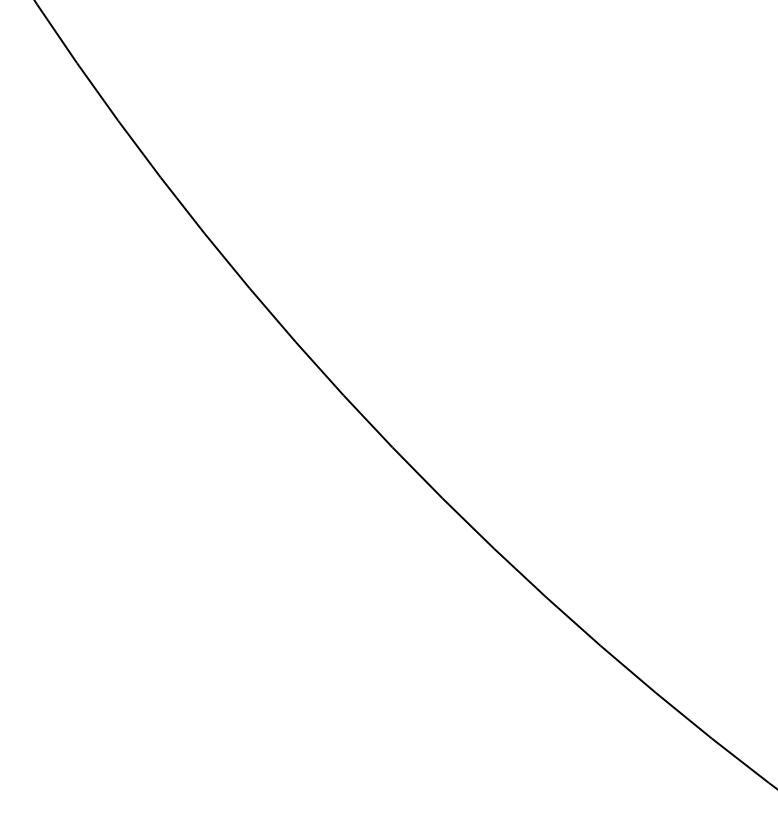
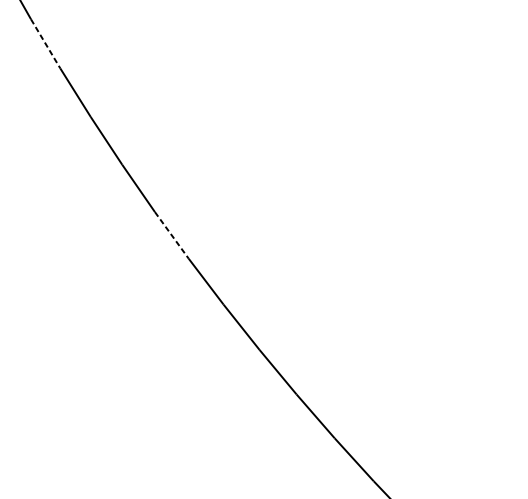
line: (139, 149) -> (45, 44), solid -> dashed
line: (319, 368) -> (171, 235), solid -> dashed

